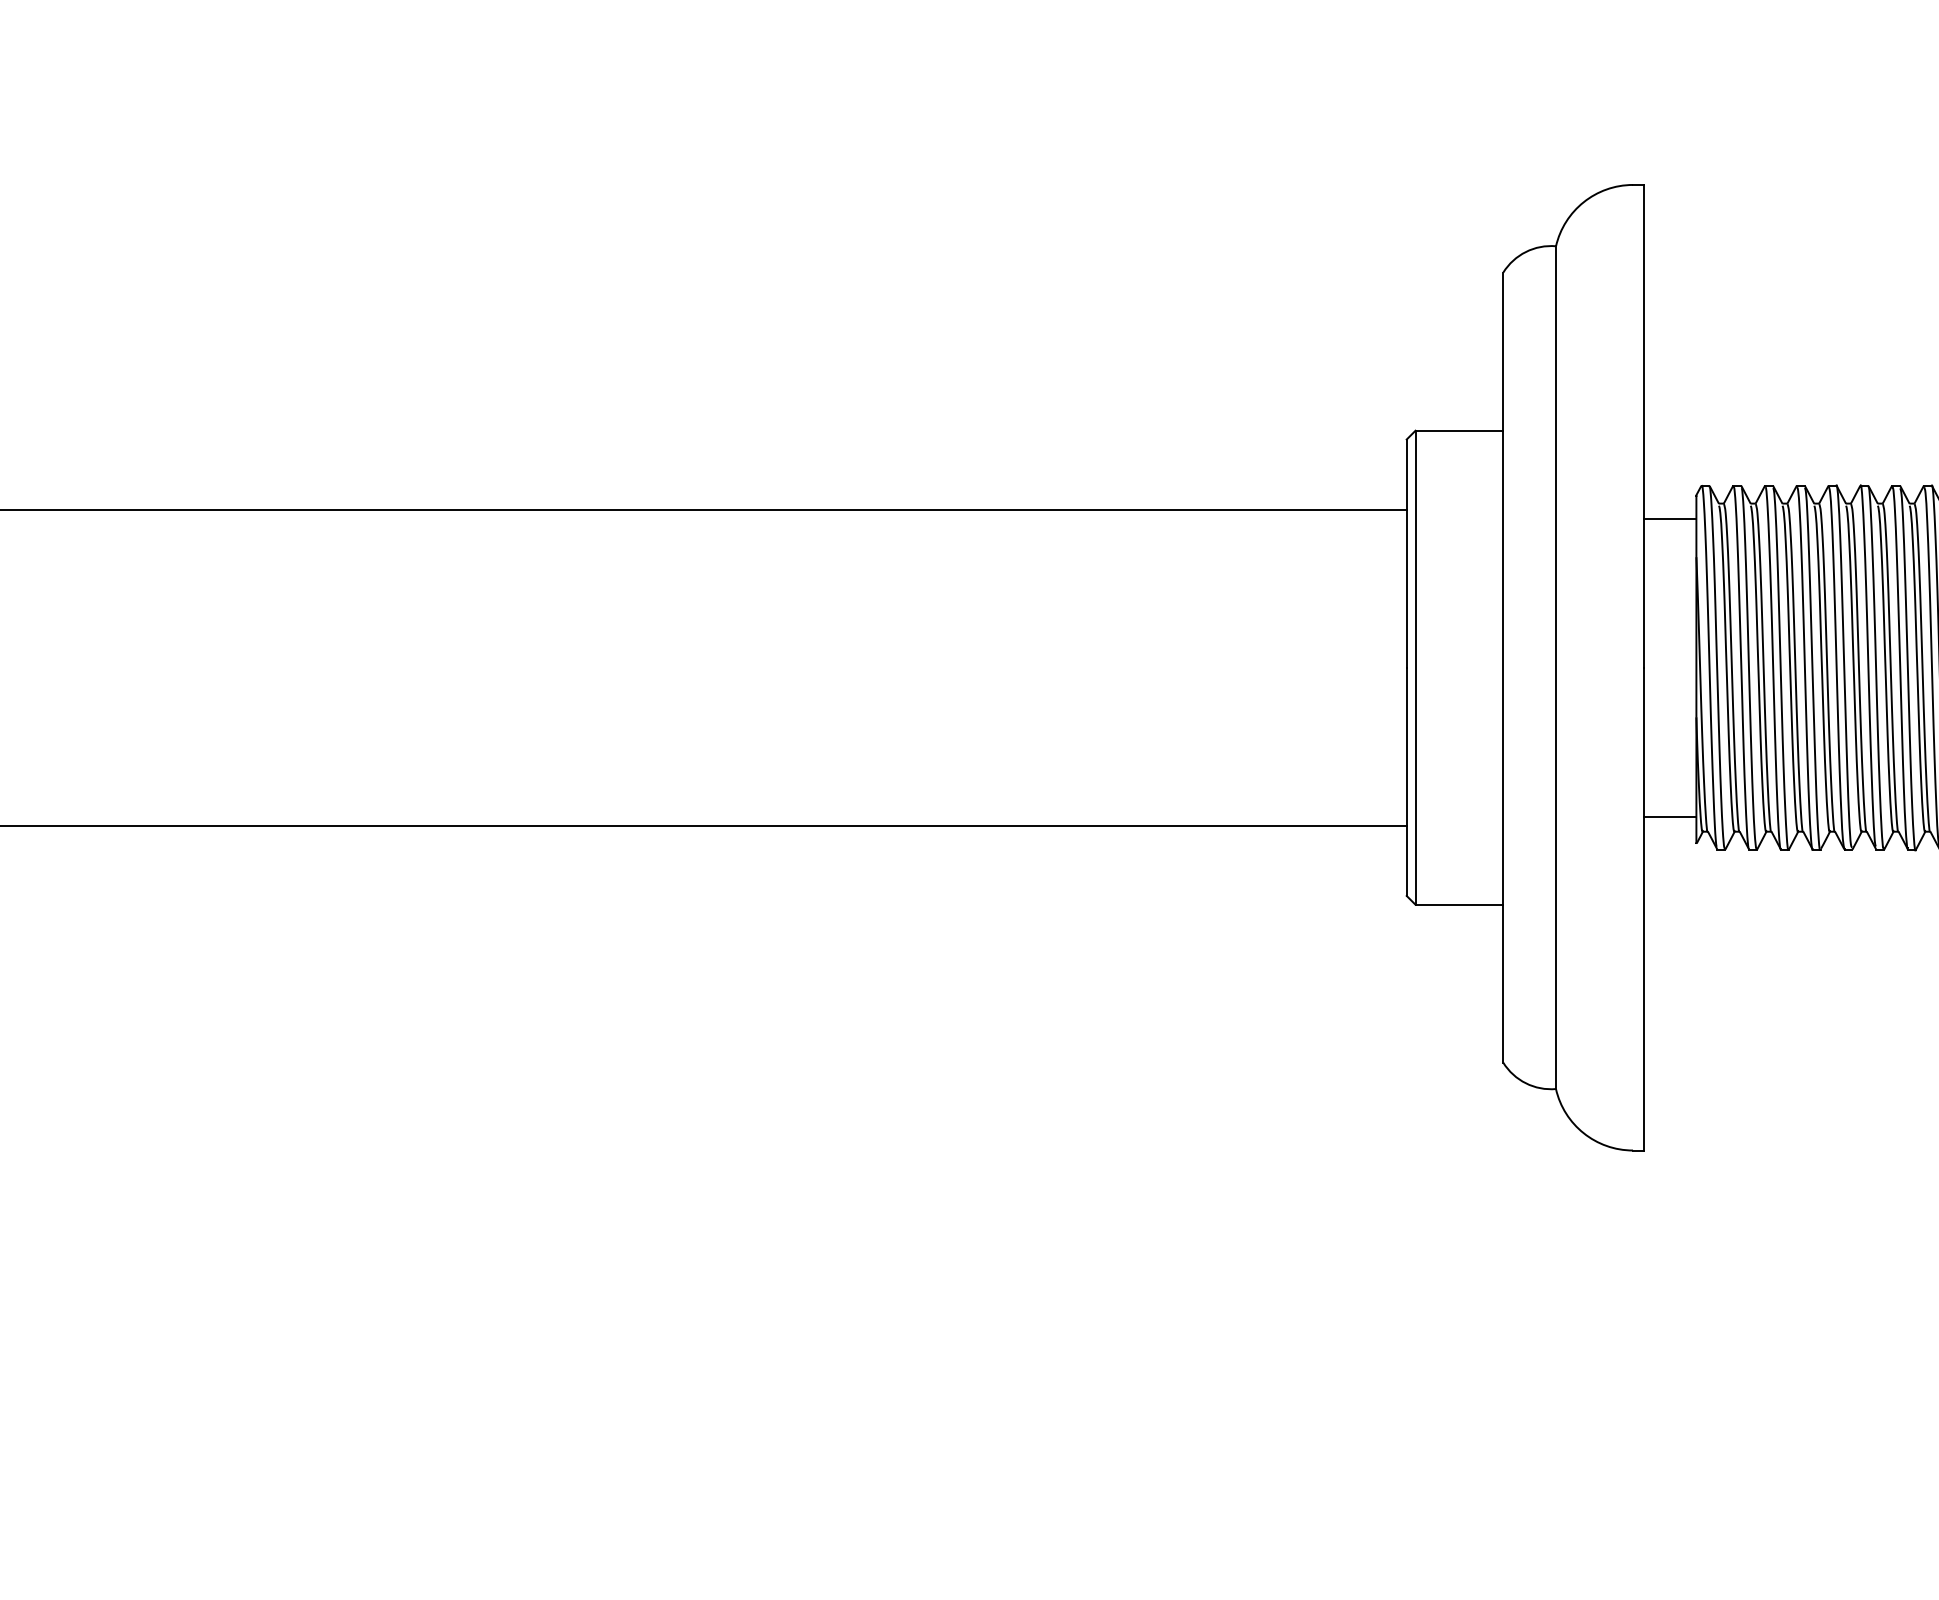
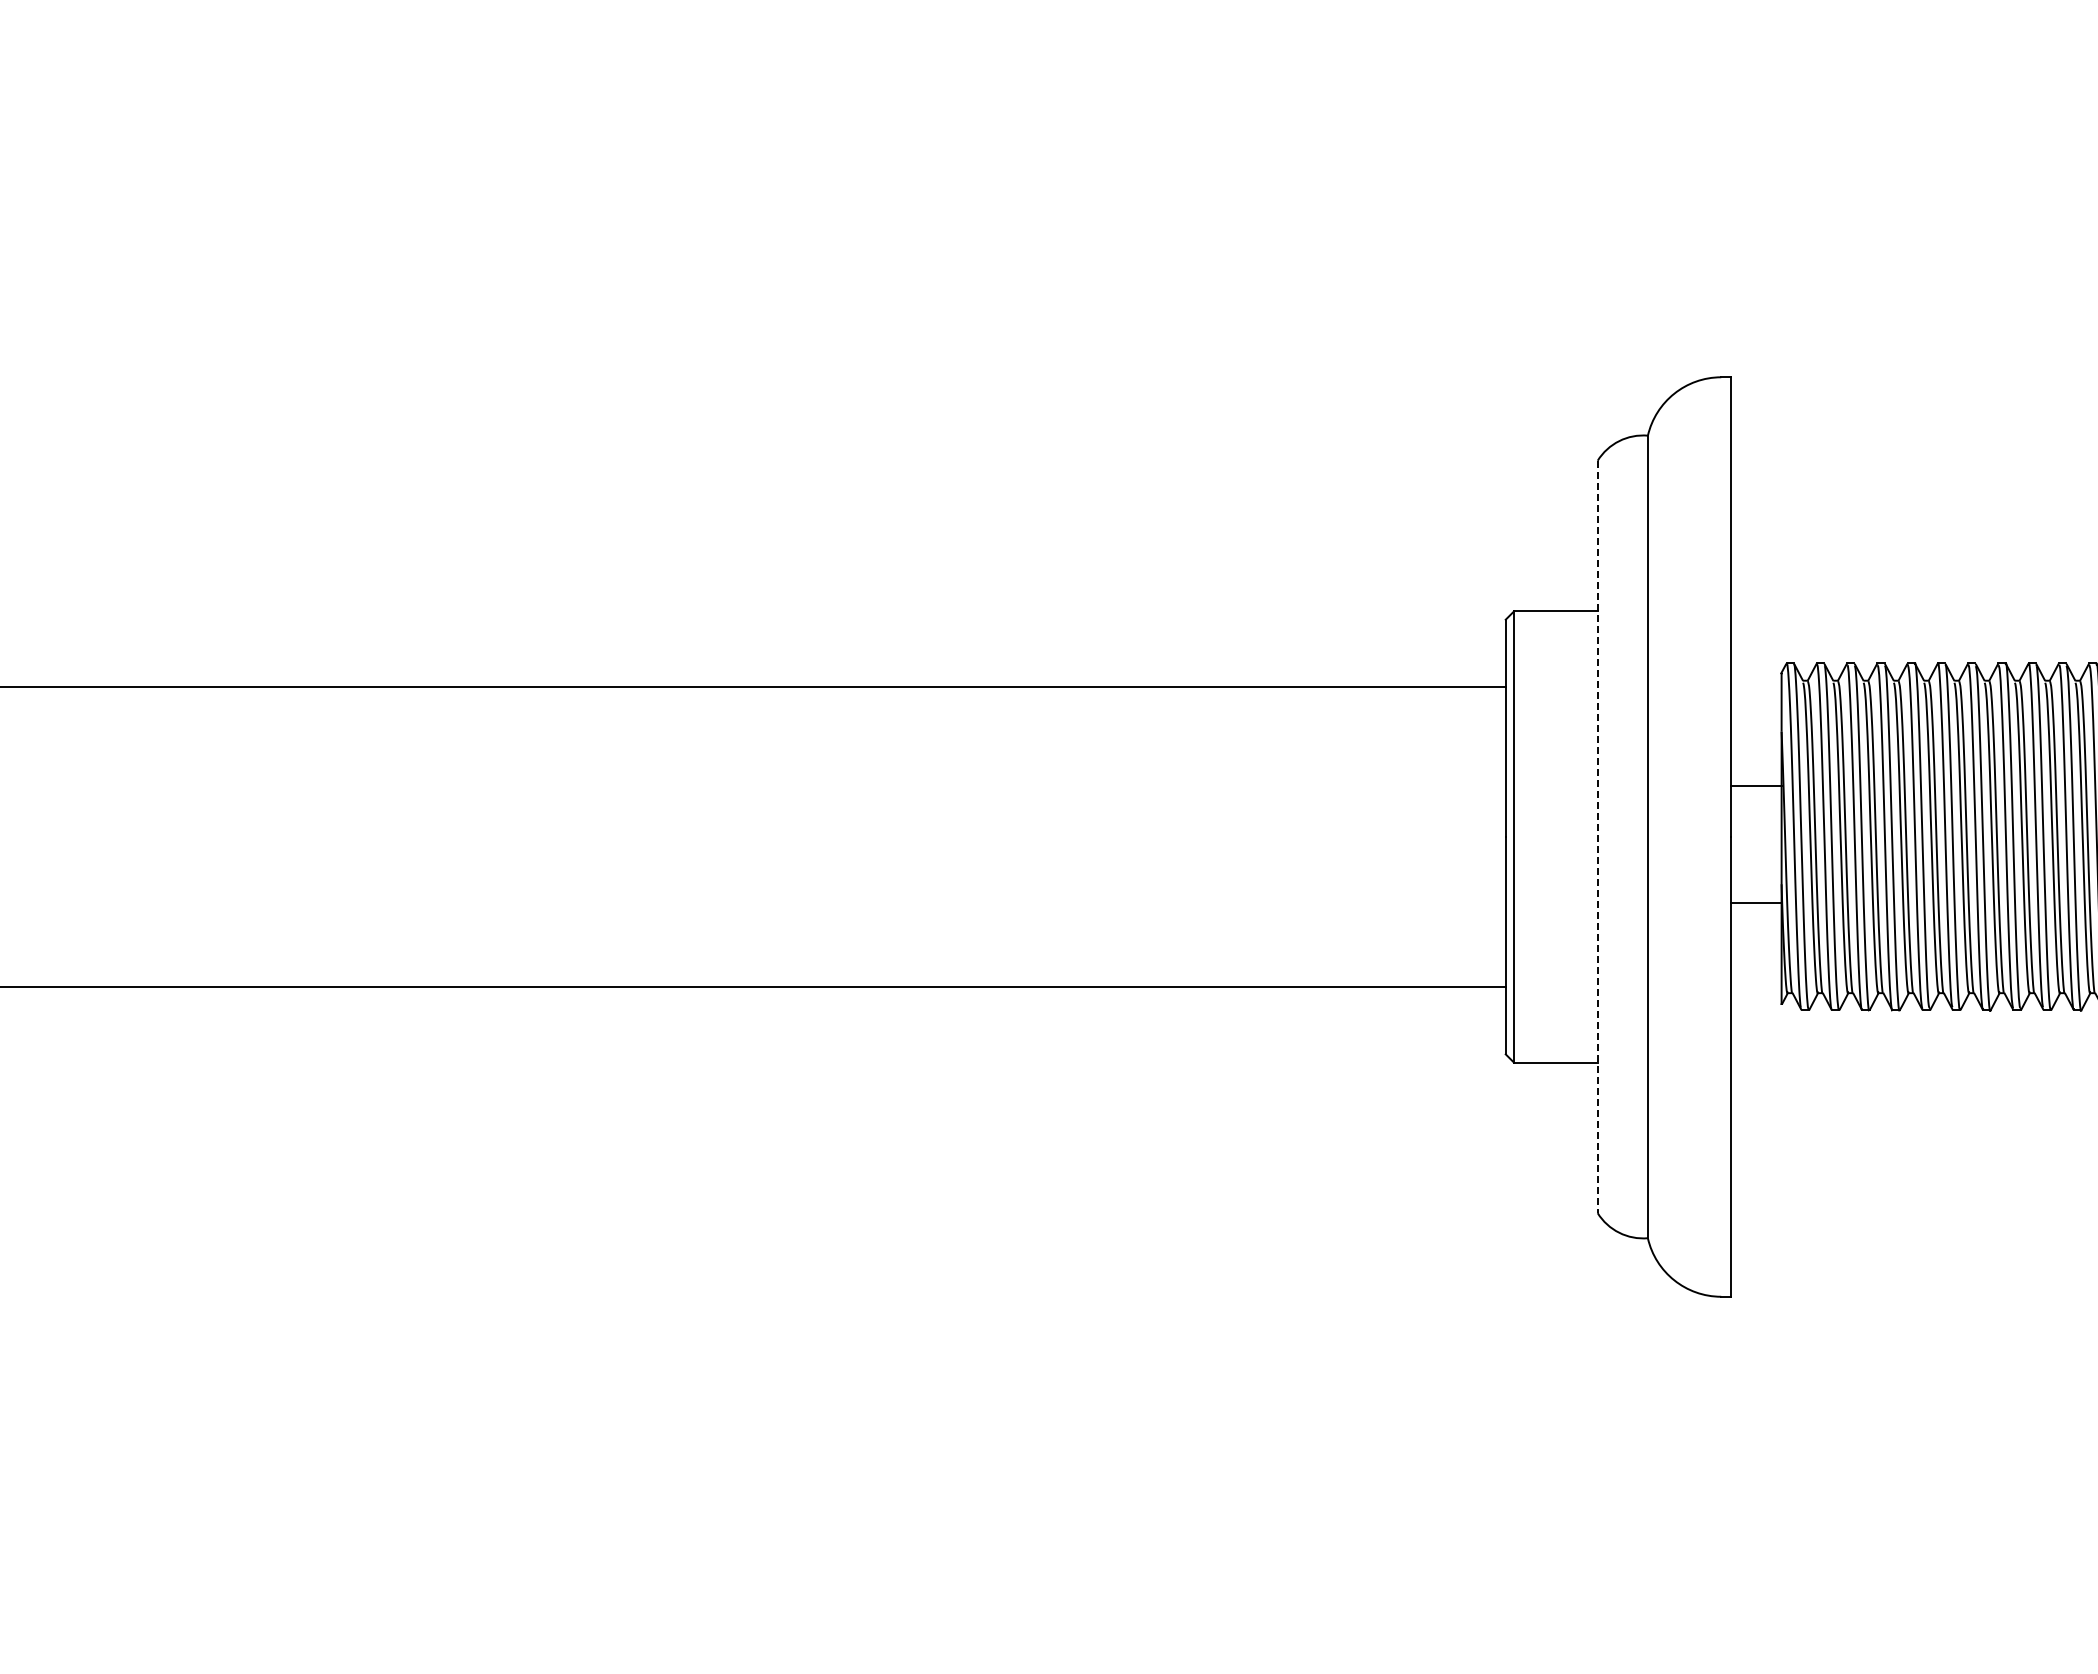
line: (1670, 518) -> (1756, 785), moved
line: (1503, 668) -> (1597, 837), solid -> dashed
line: (1670, 817) -> (1756, 903), moved

